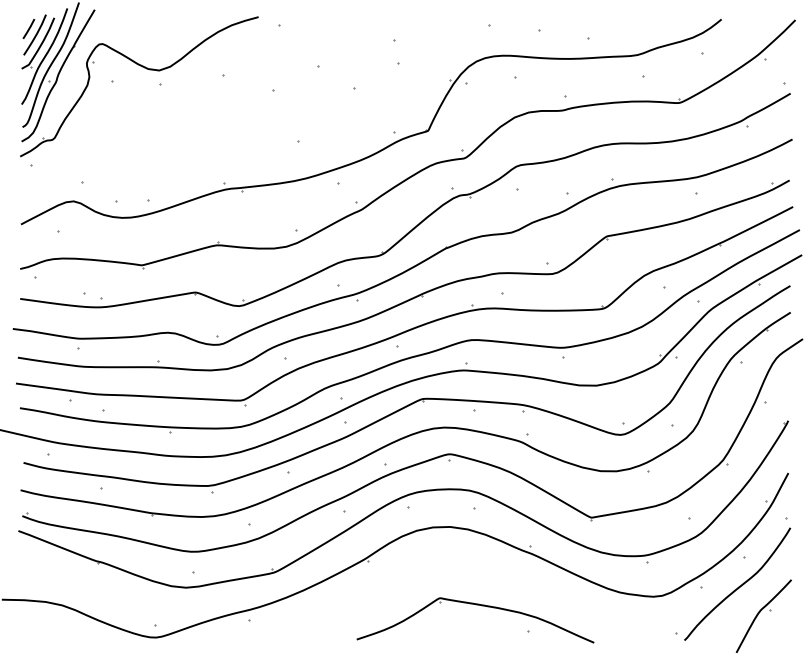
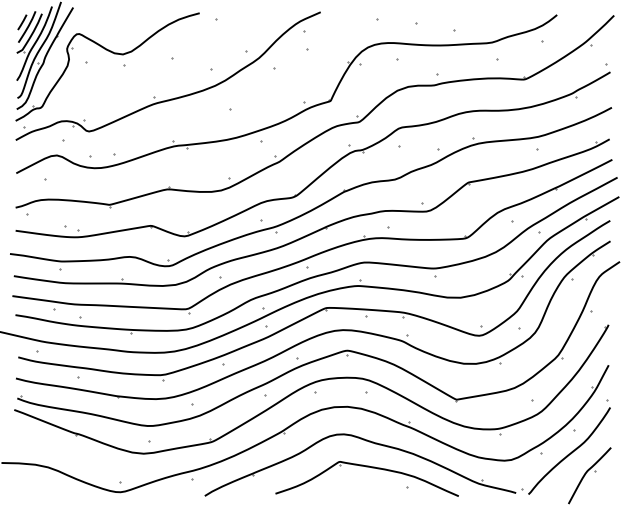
part: (223, 127) -> (172, 98), added
part: (477, 572) -> (368, 441), added

